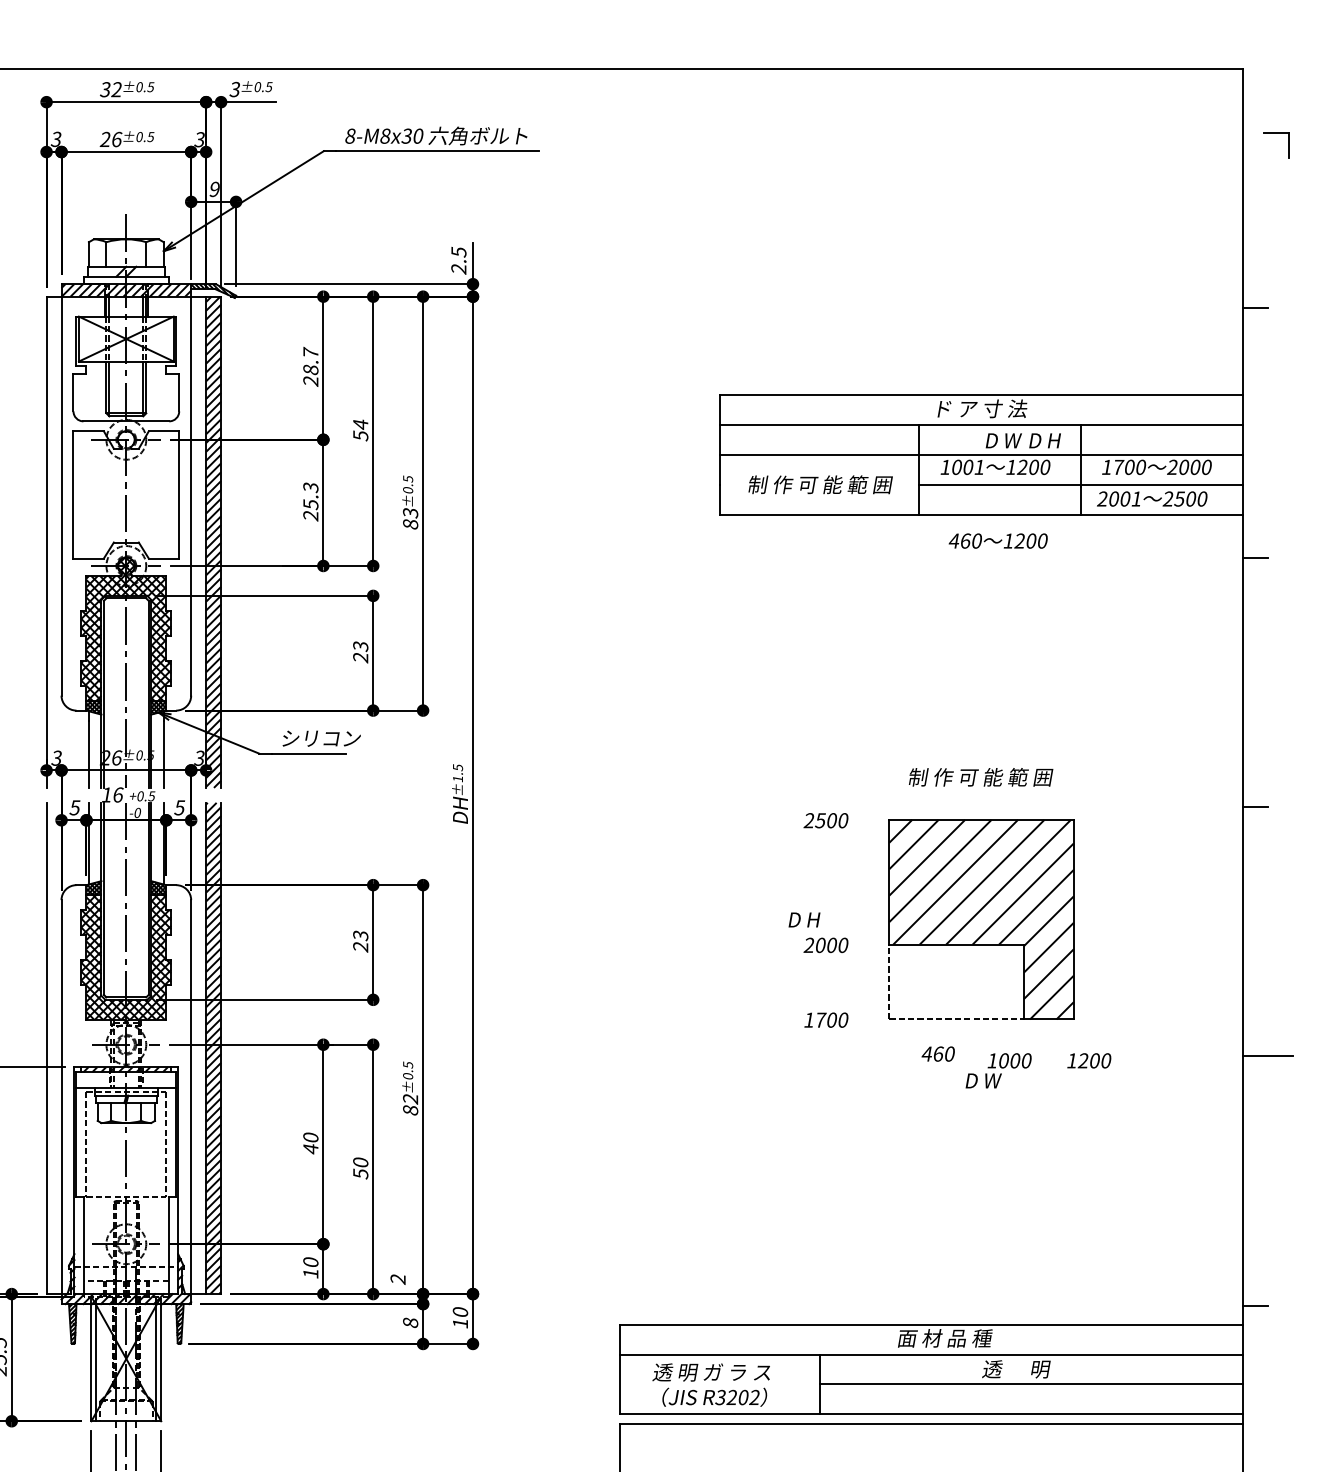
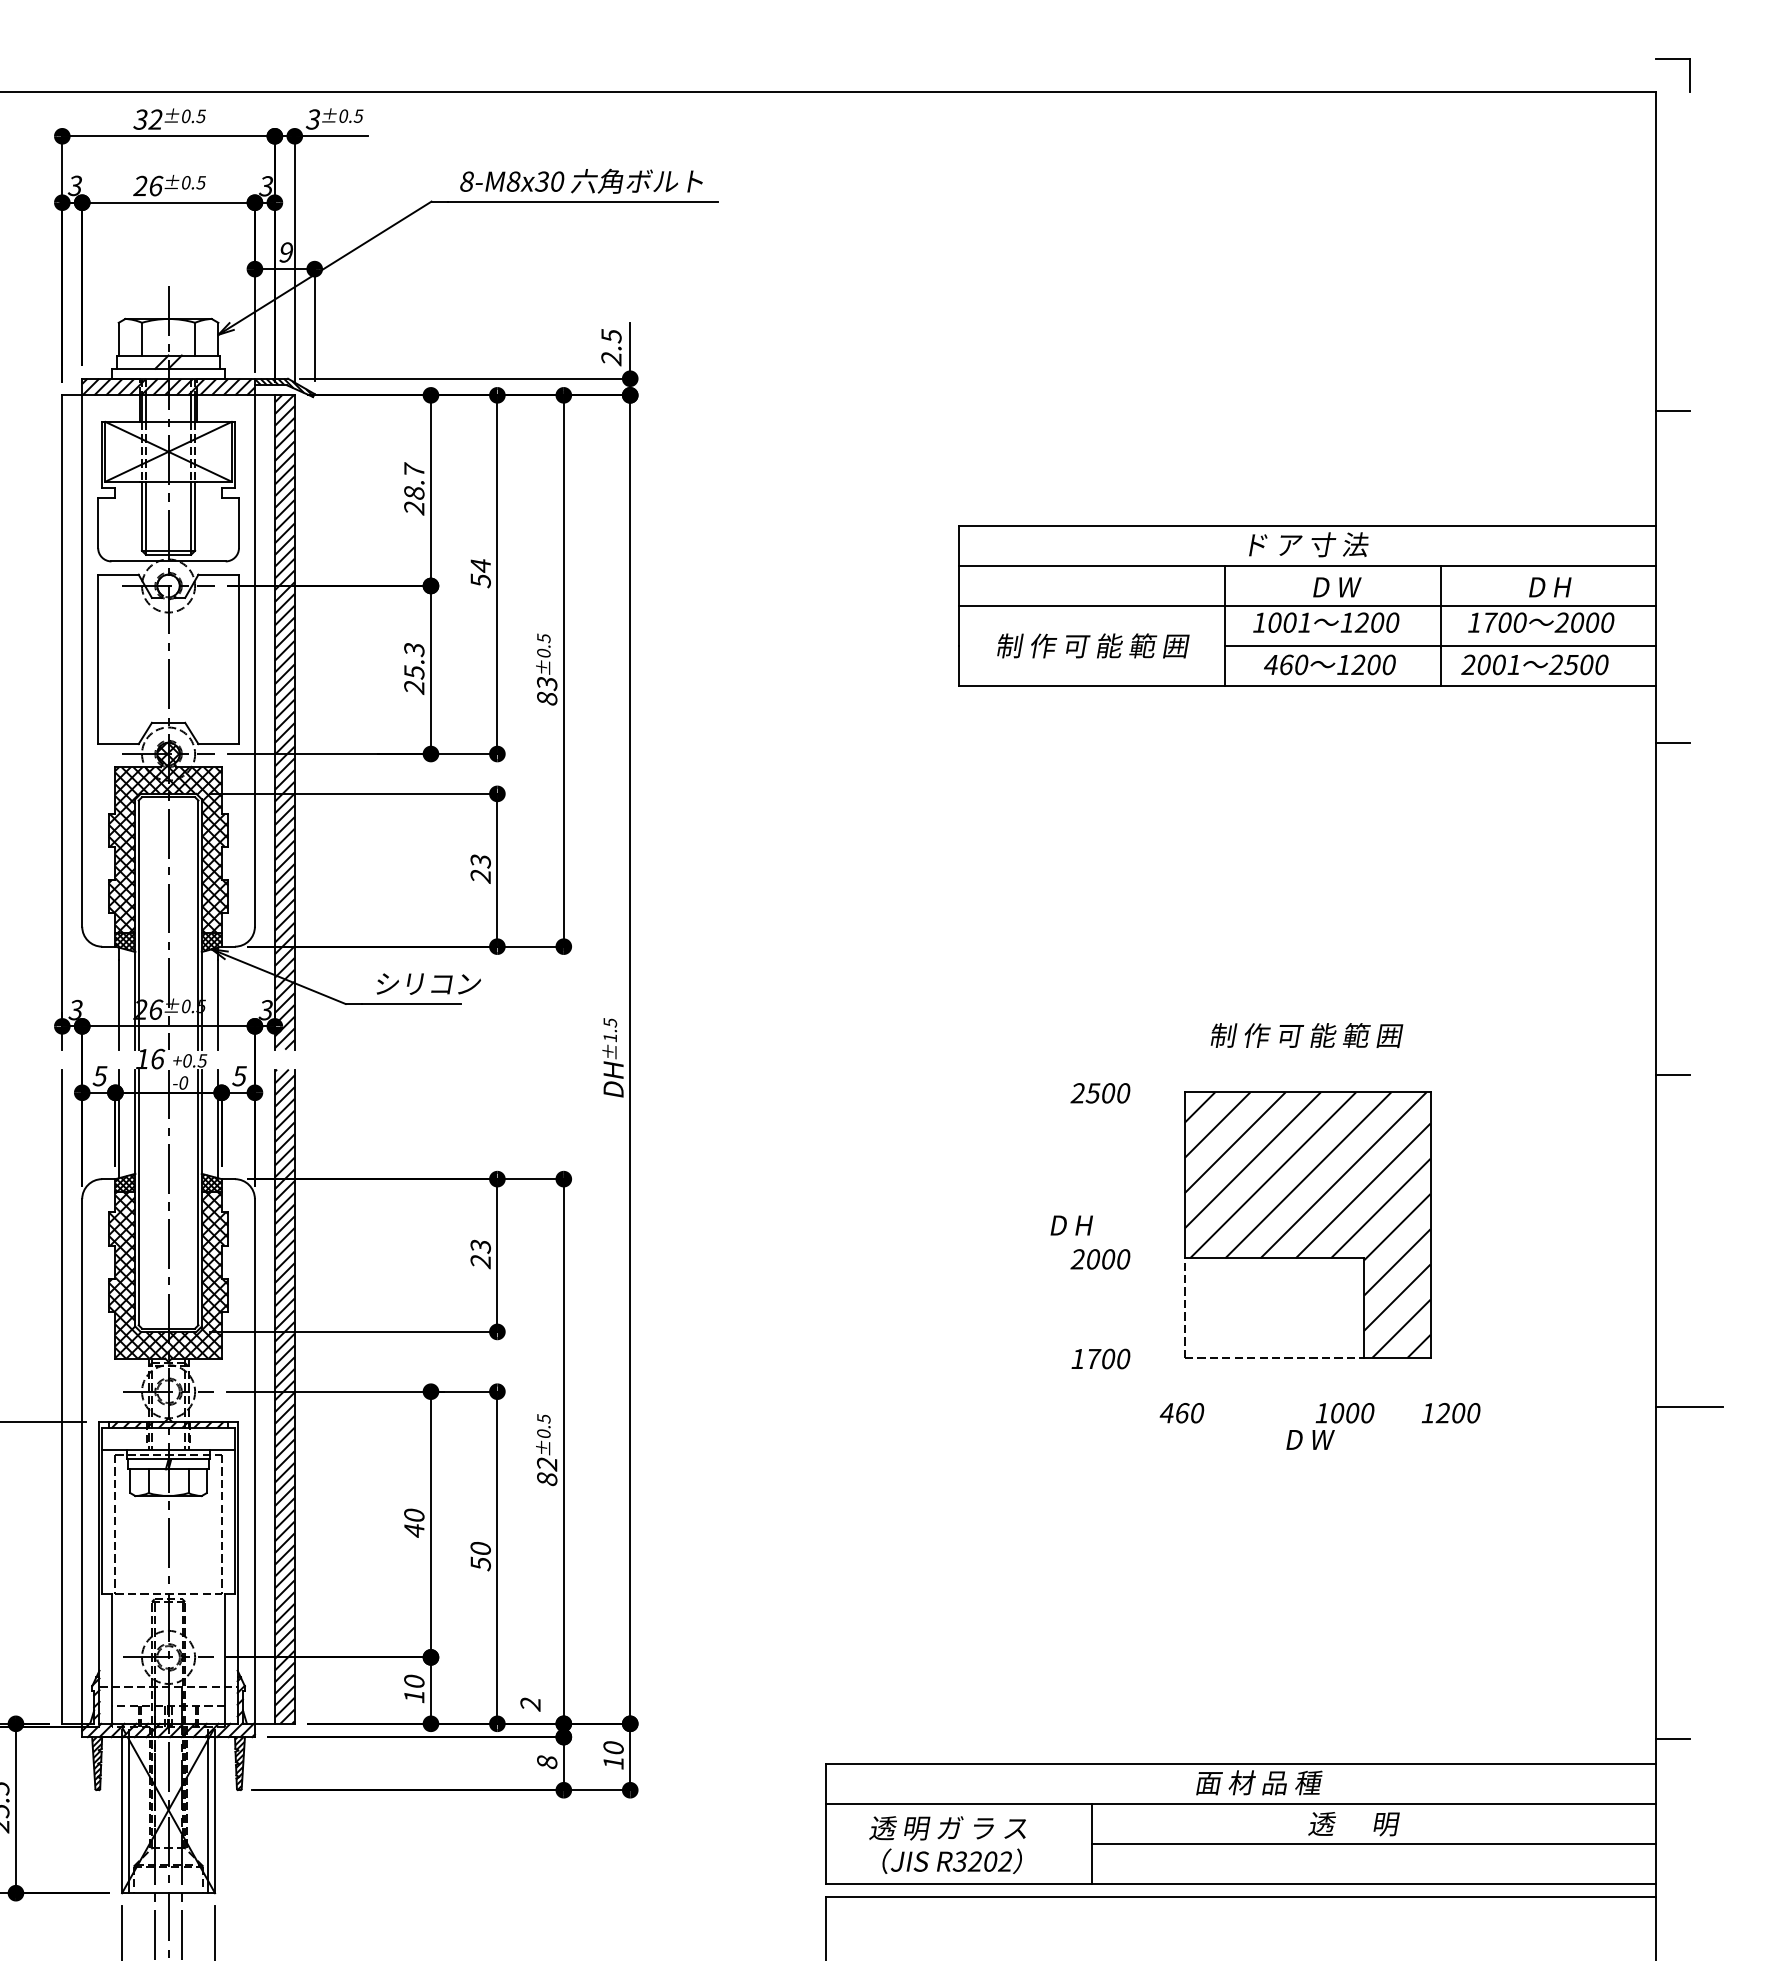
part: (1275, 133) -> (1672, 59), moved
text: (1045, 440) -> (1550, 587), moved
text: (997, 540) -> (1329, 664), moved
text: (937, 1054) -> (1181, 1413), moved

